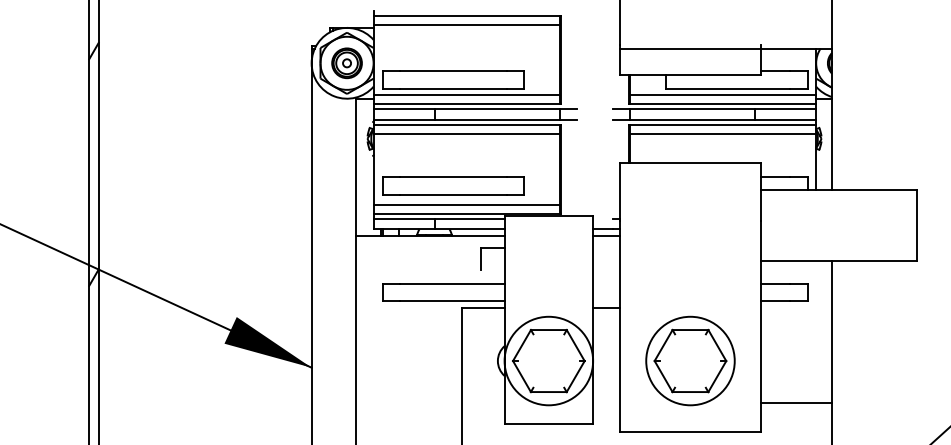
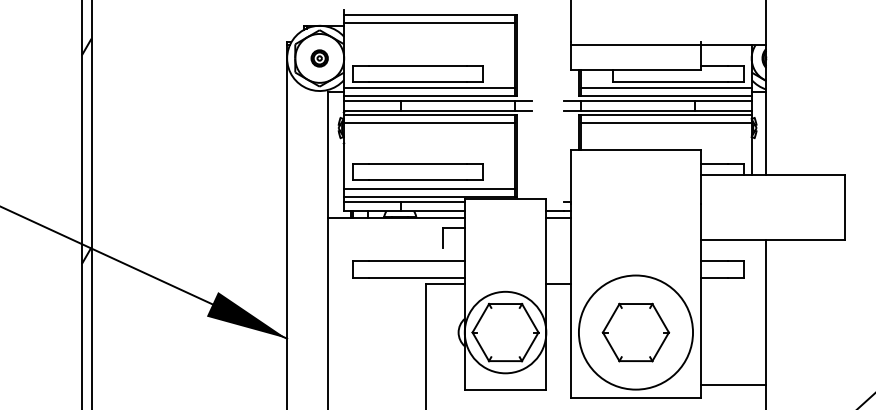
part: (346, 63) -> (319, 58), size x0.6
circle: (690, 360) -> (635, 332), size x1.4
line: (796, 402) -> (733, 384), moved

